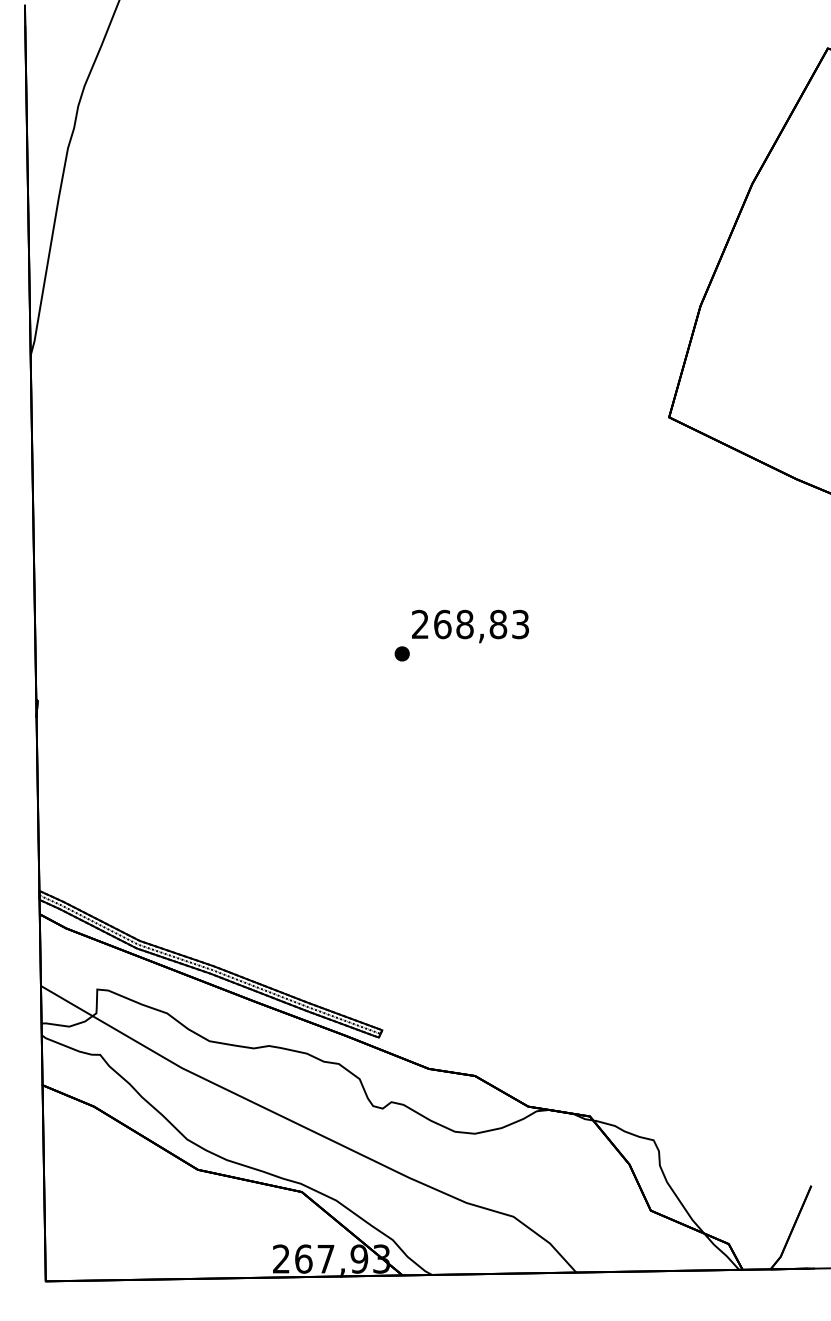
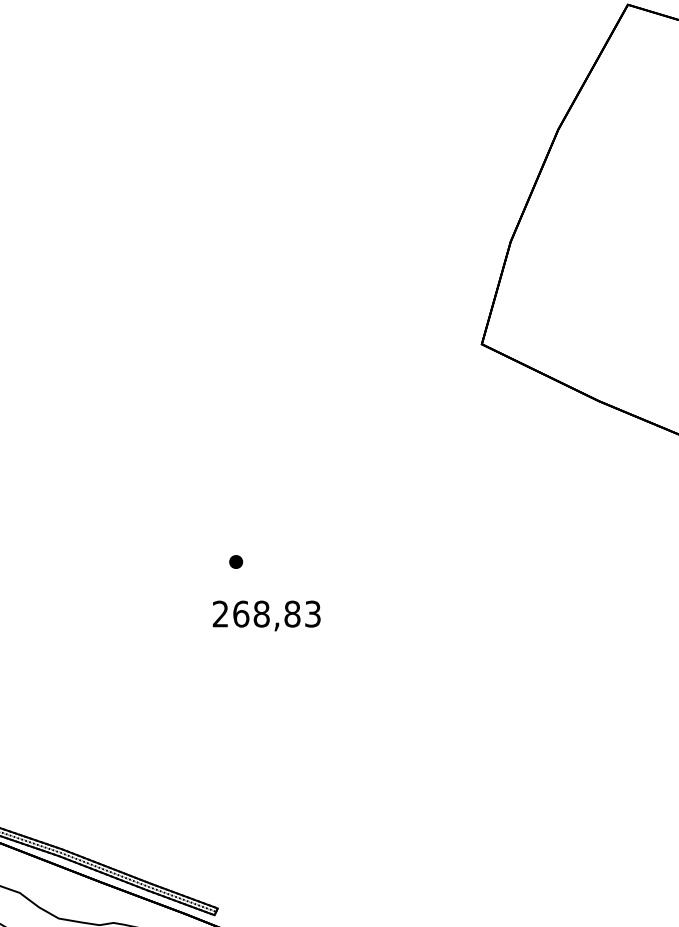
text: (470, 626) -> (266, 615), moved

